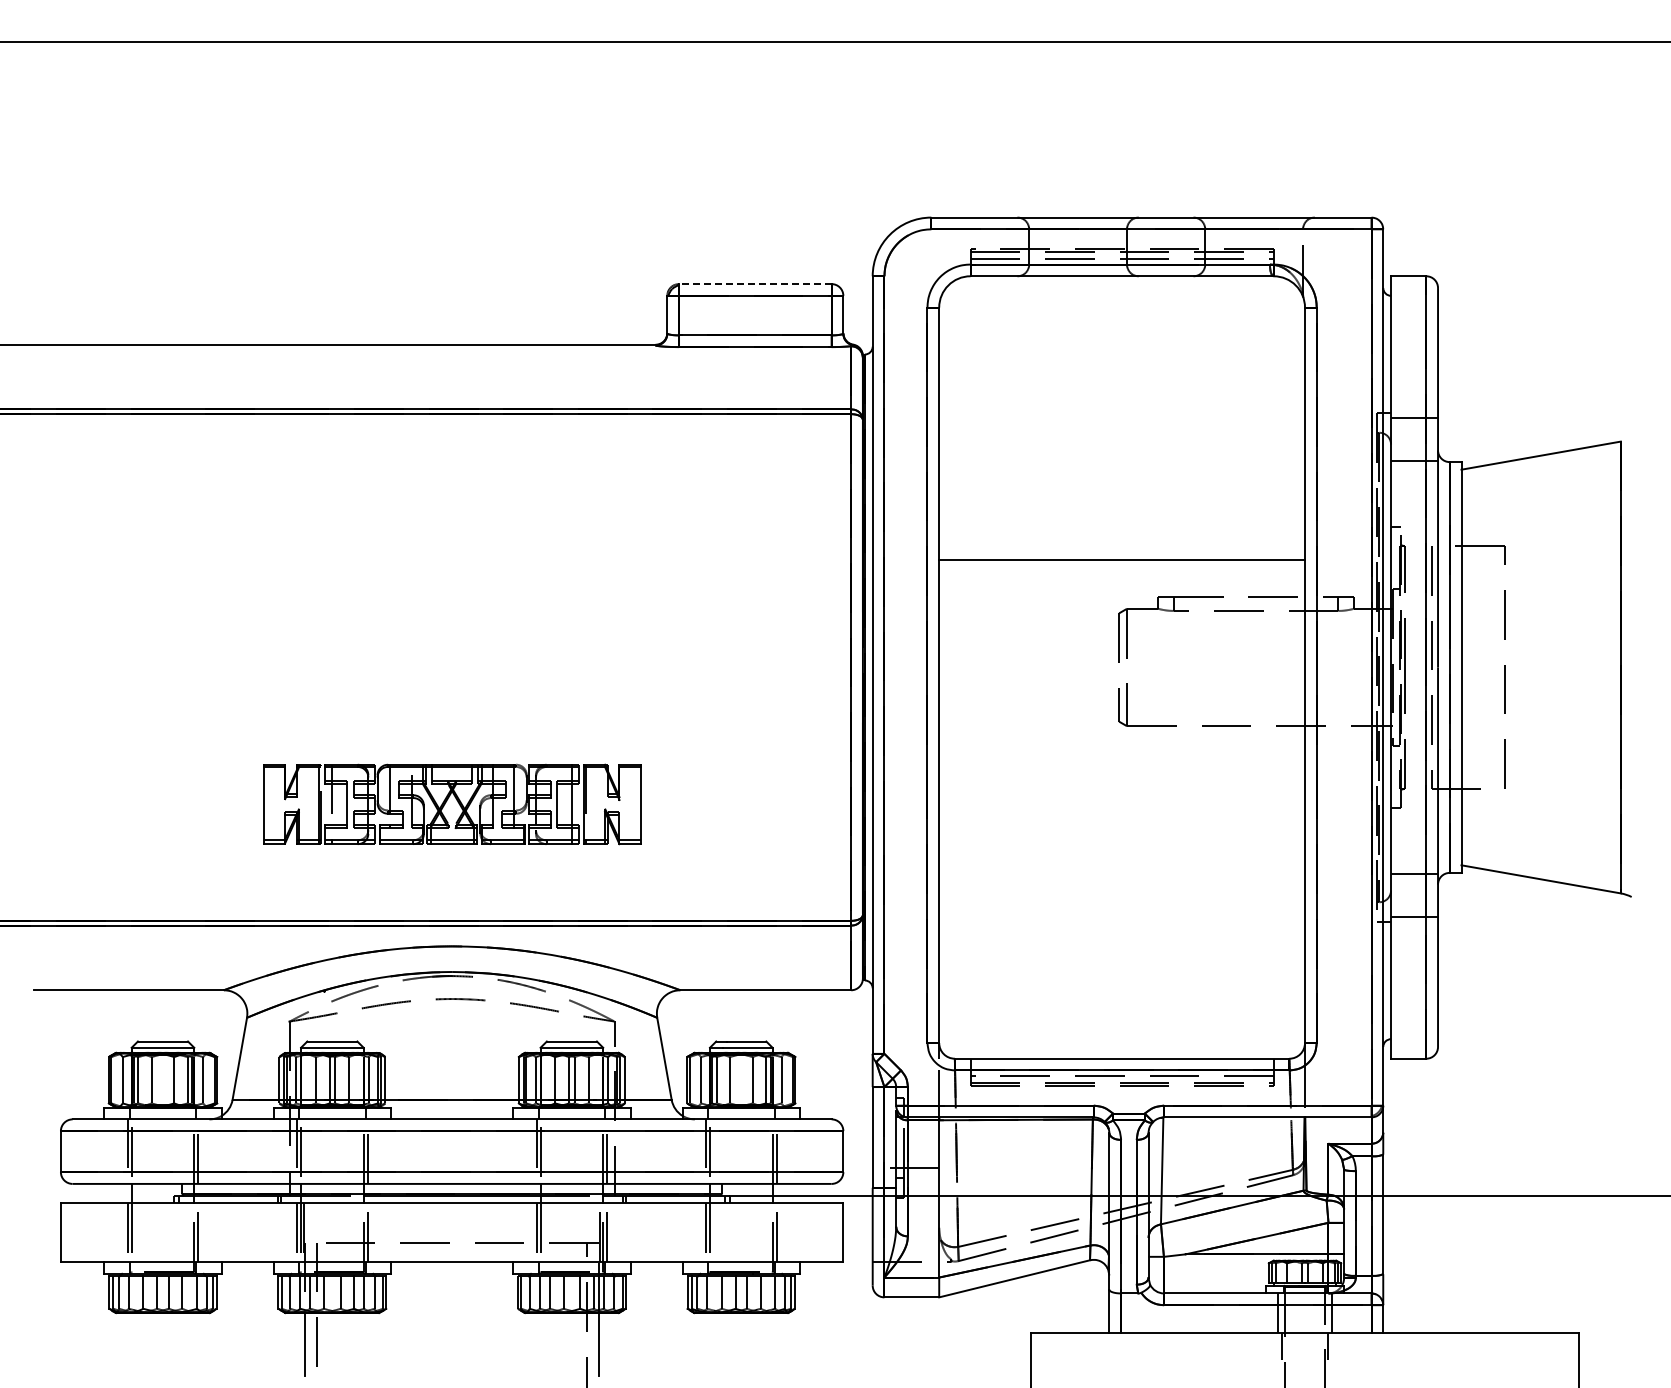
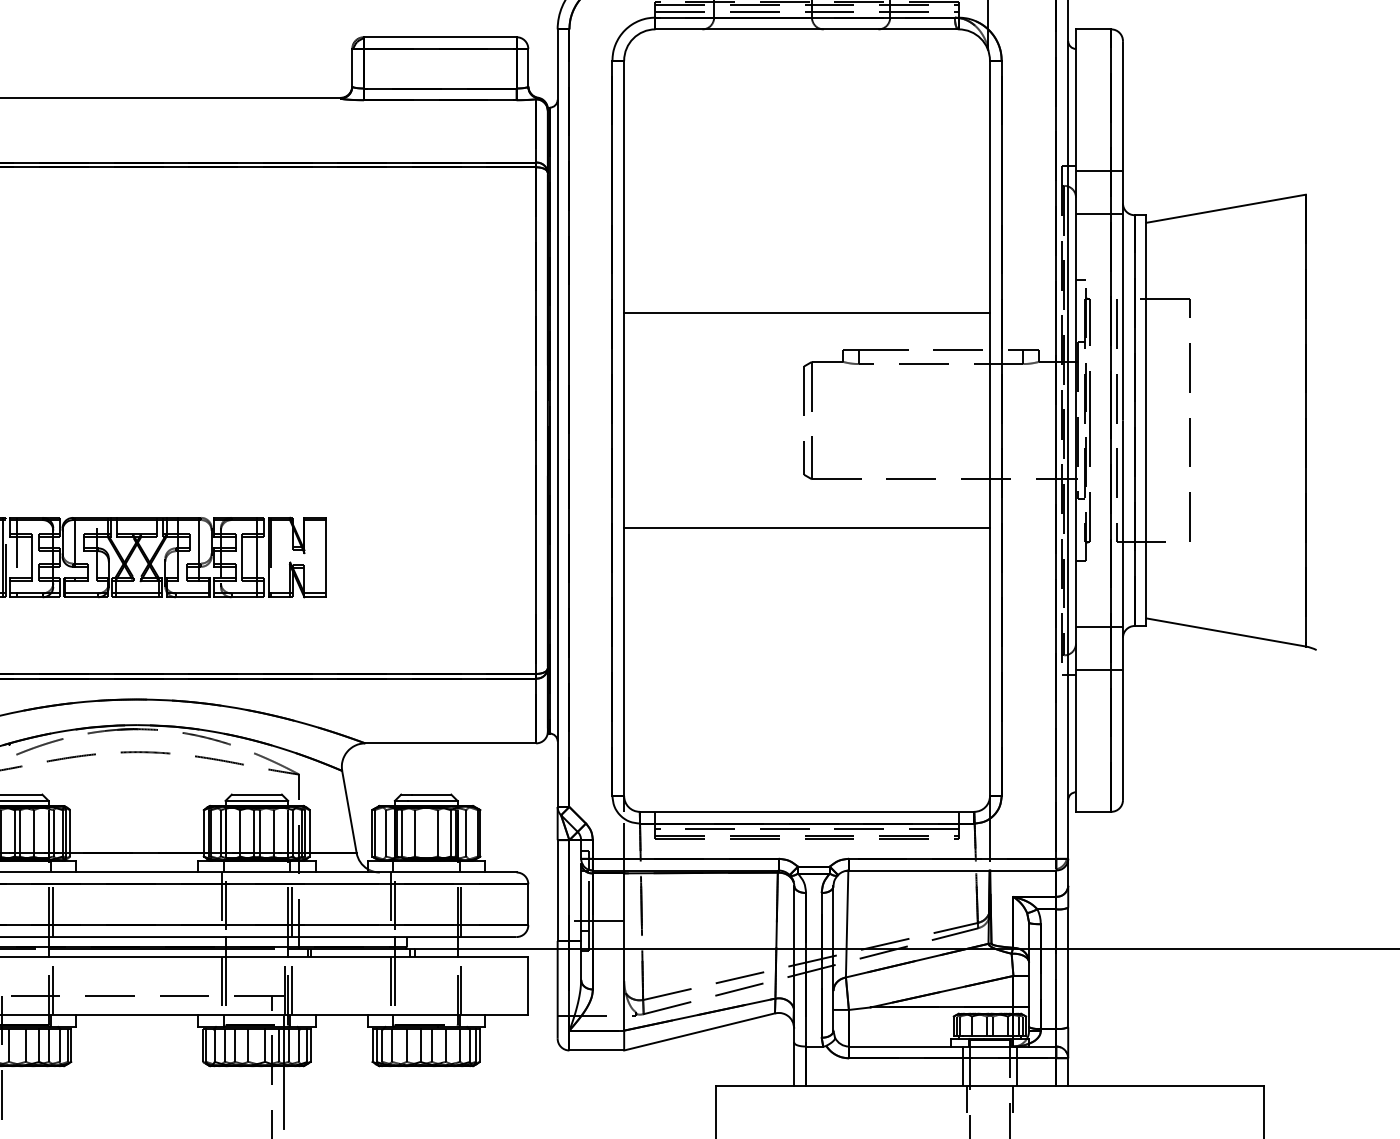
line: (754, 284) -> (439, 37), dashed -> solid
line: (1122, 775) -> (807, 528), added

